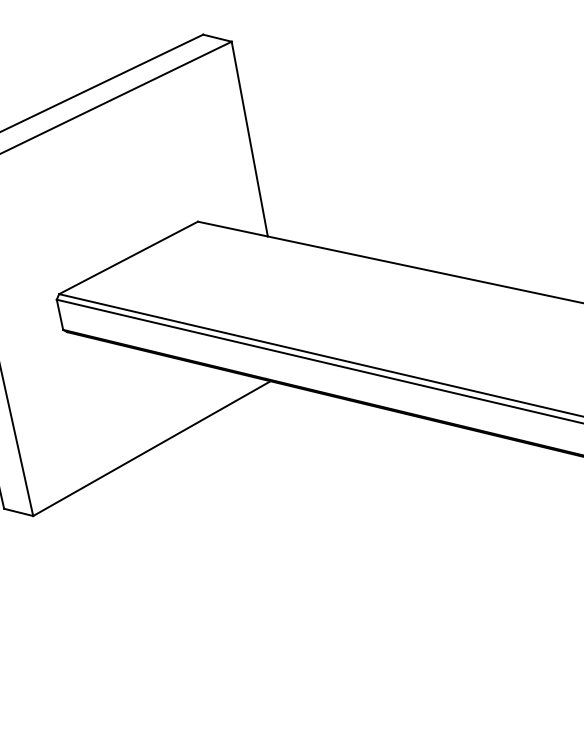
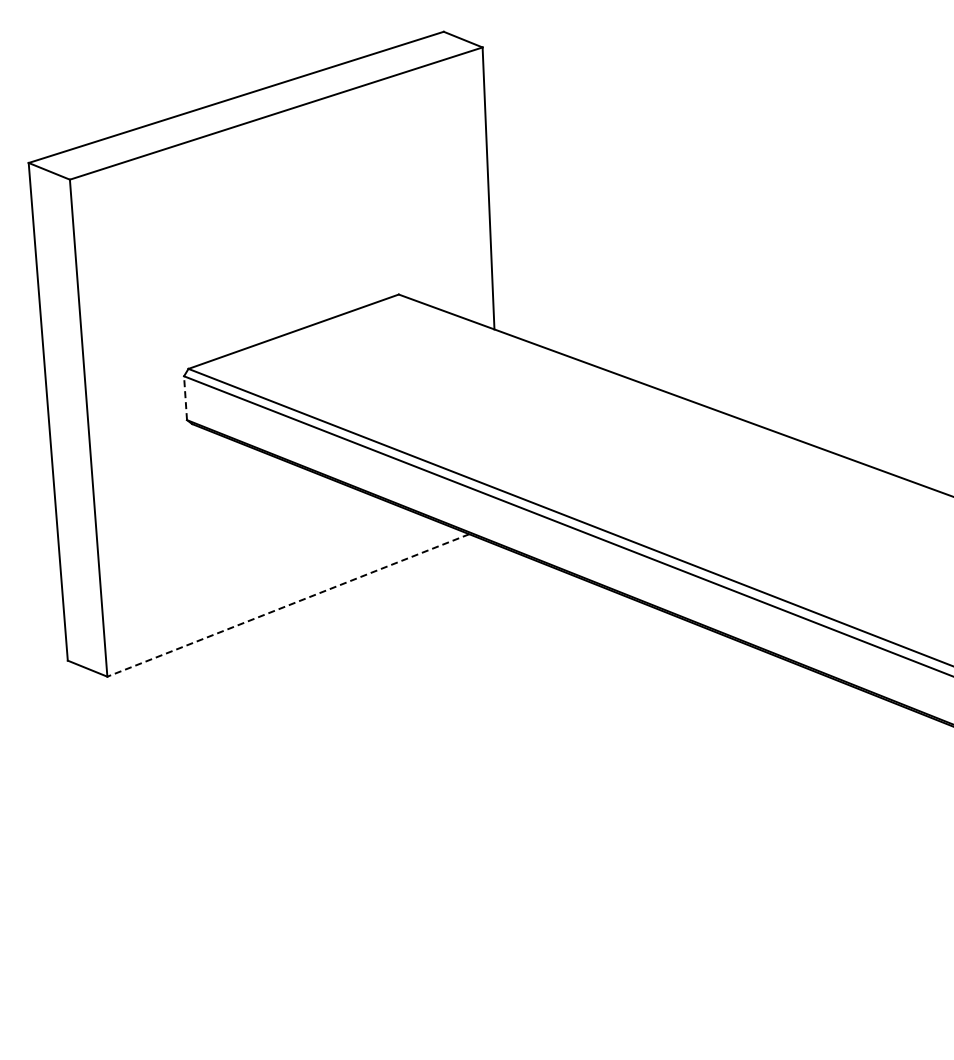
line: (59, 315) -> (185, 398), solid -> dashed
line: (152, 448) -> (288, 605), solid -> dashed

